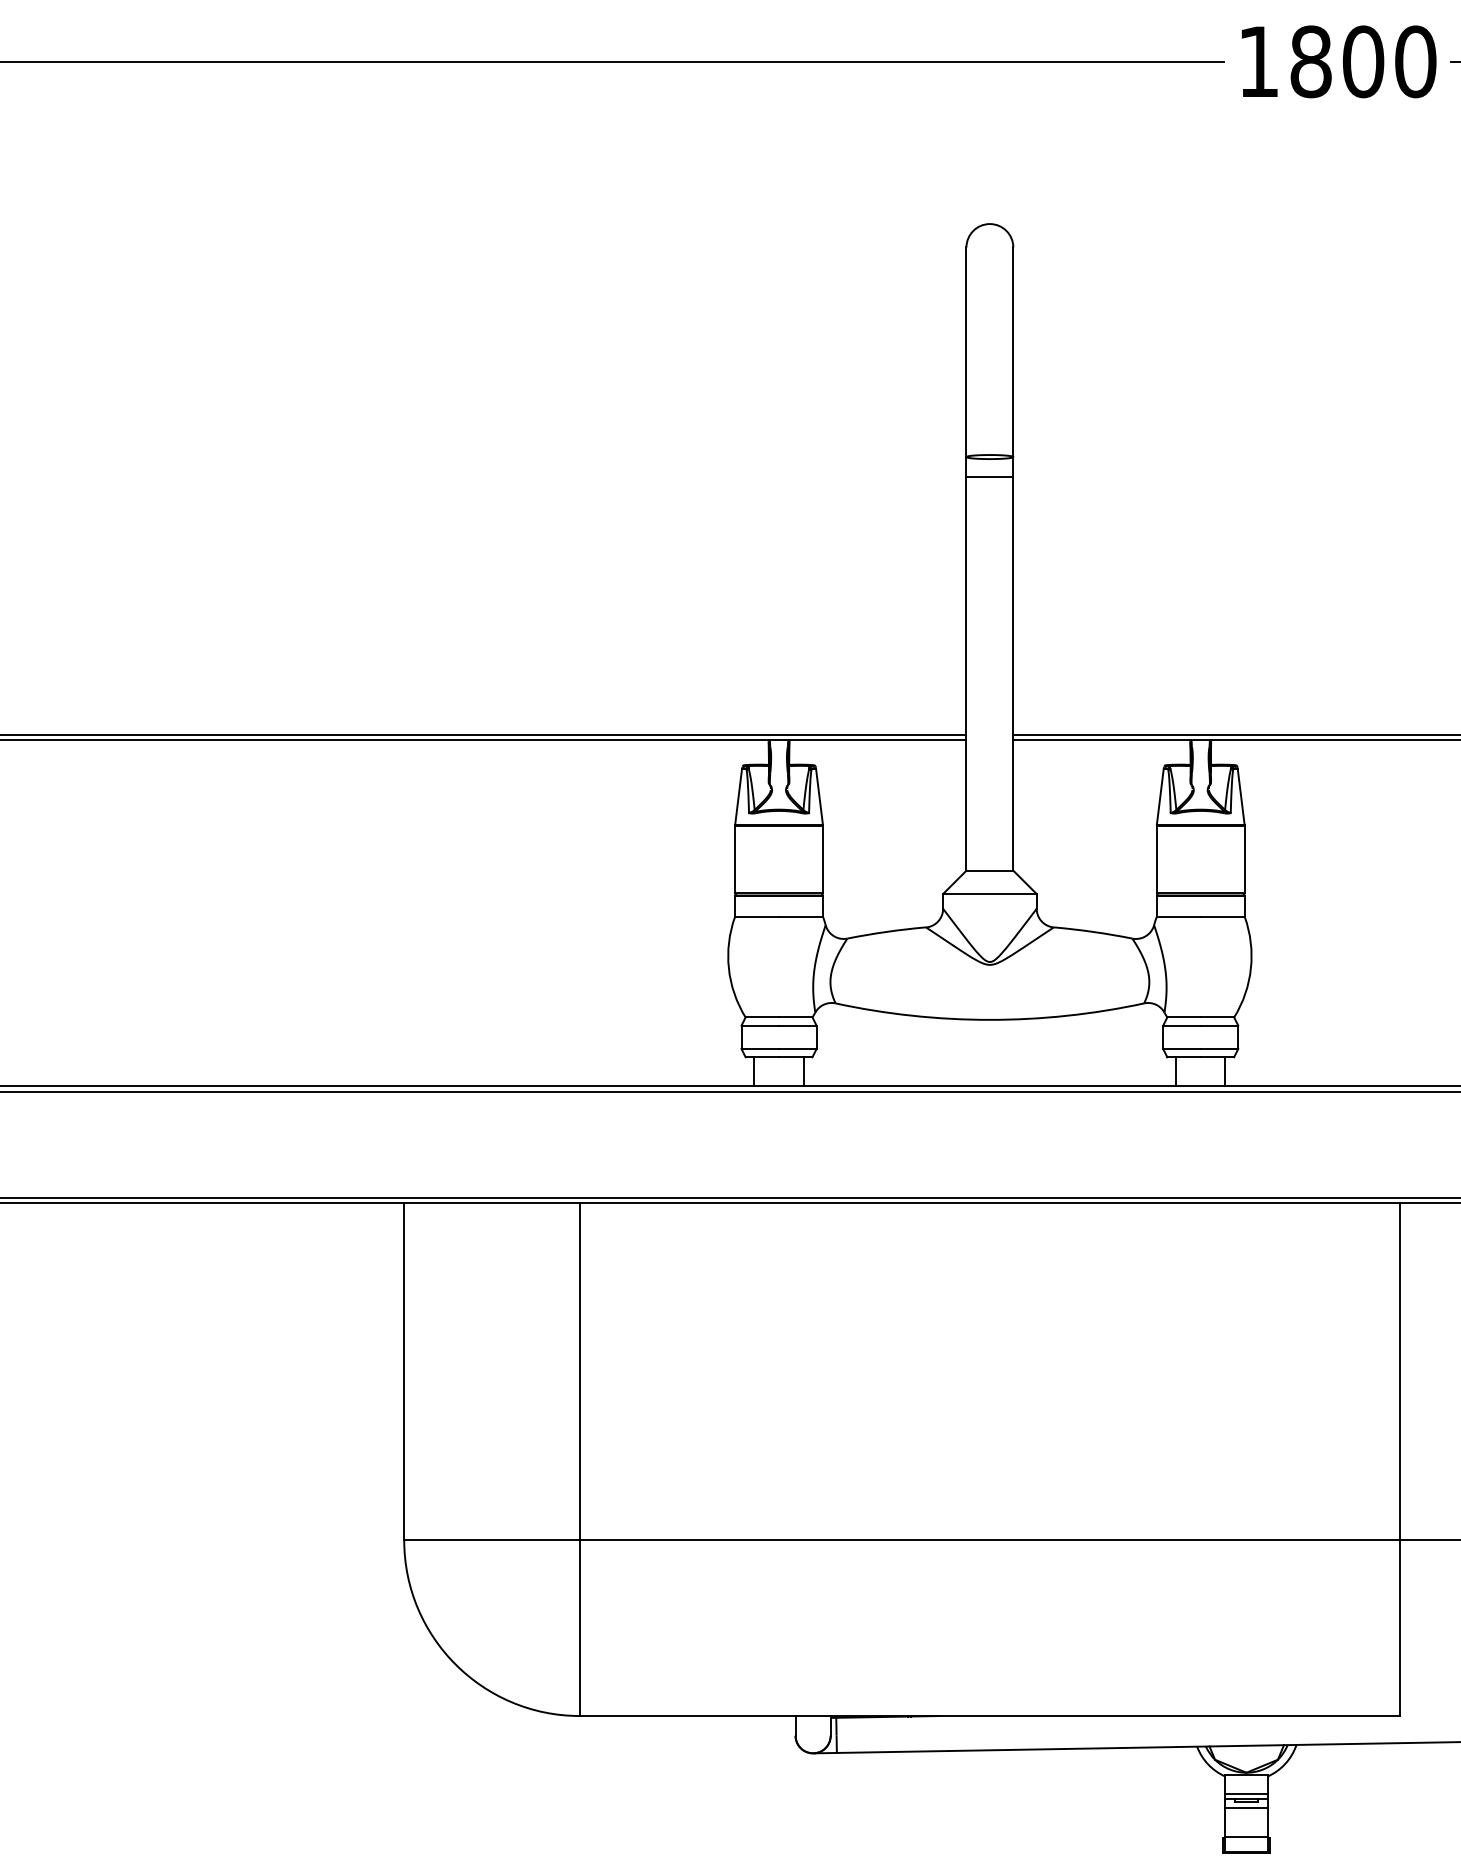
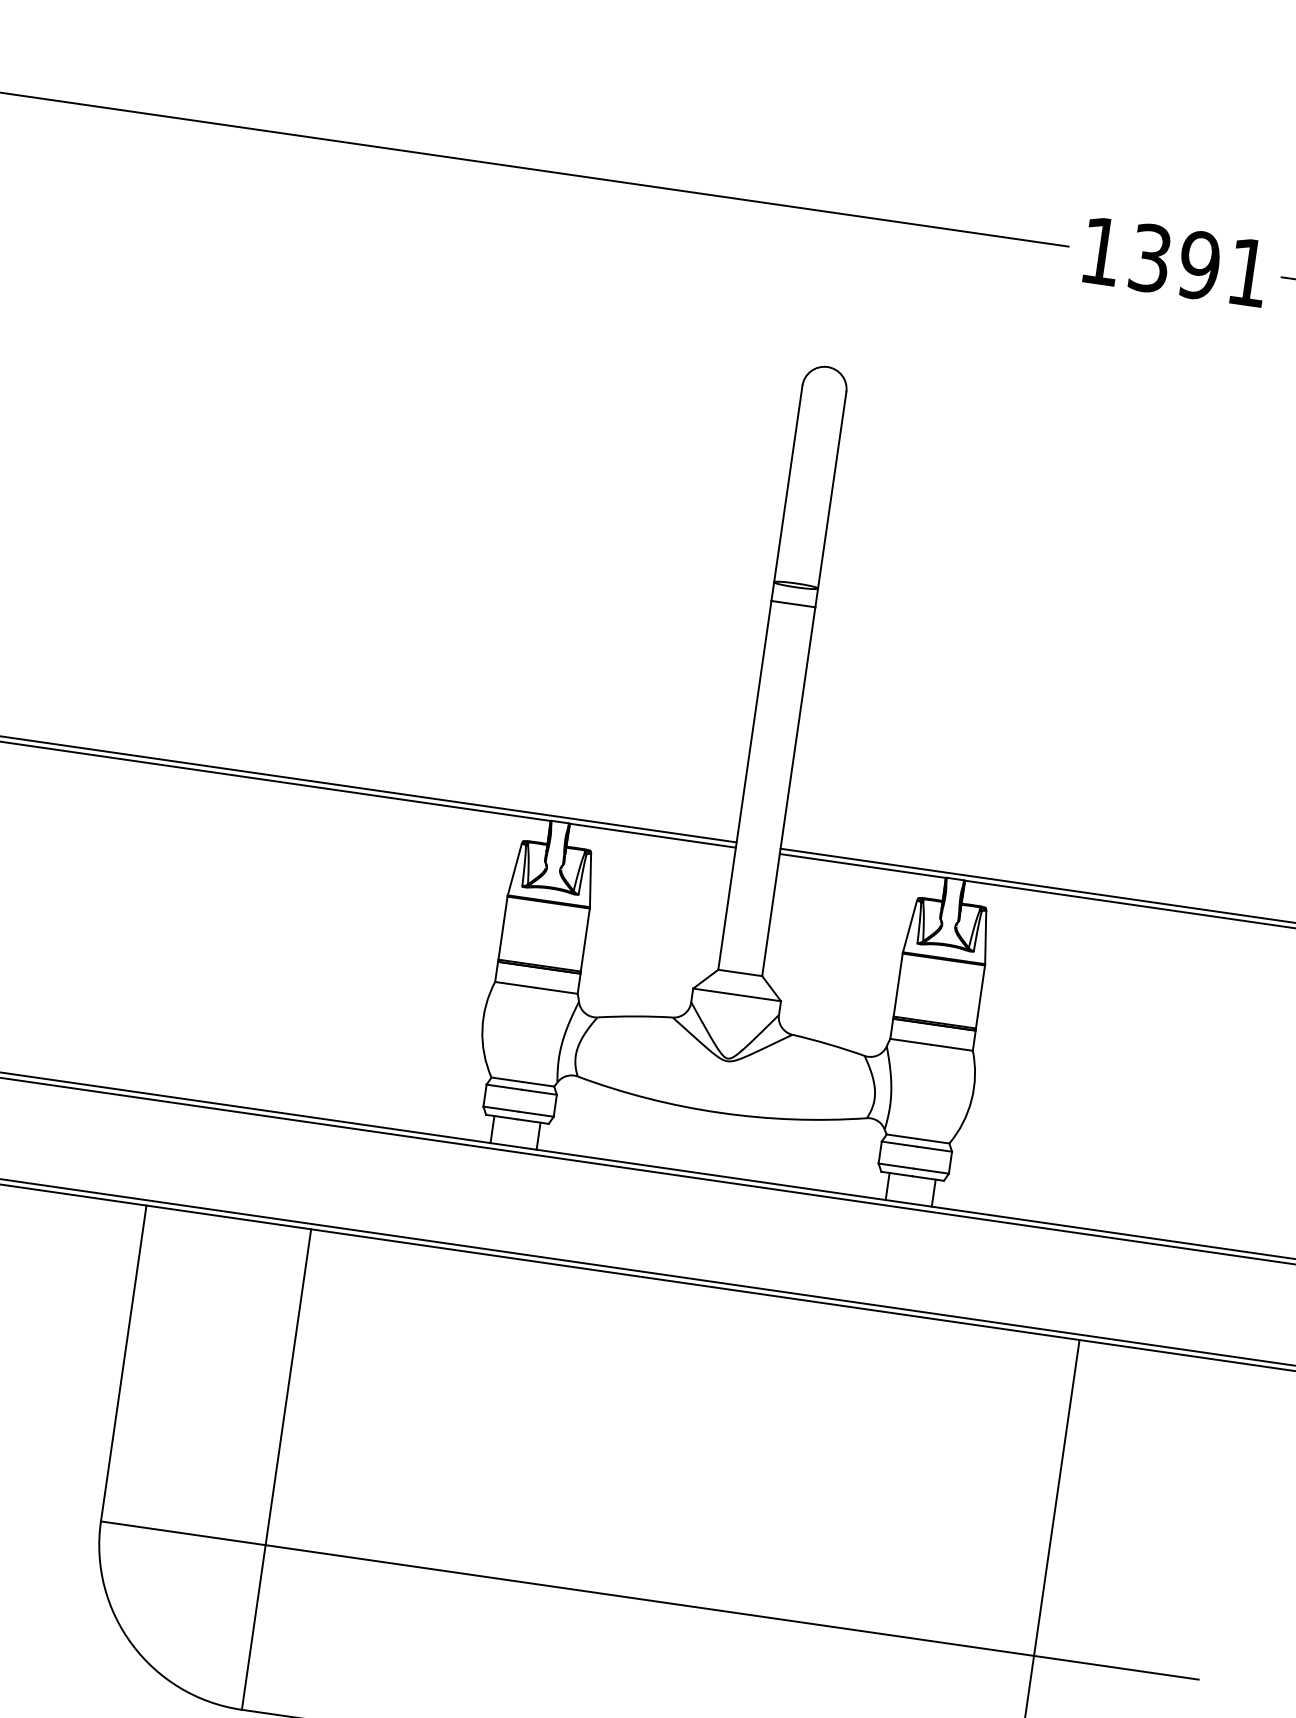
text: (1363, 61) -> (1199, 265), 1800 -> 1391

